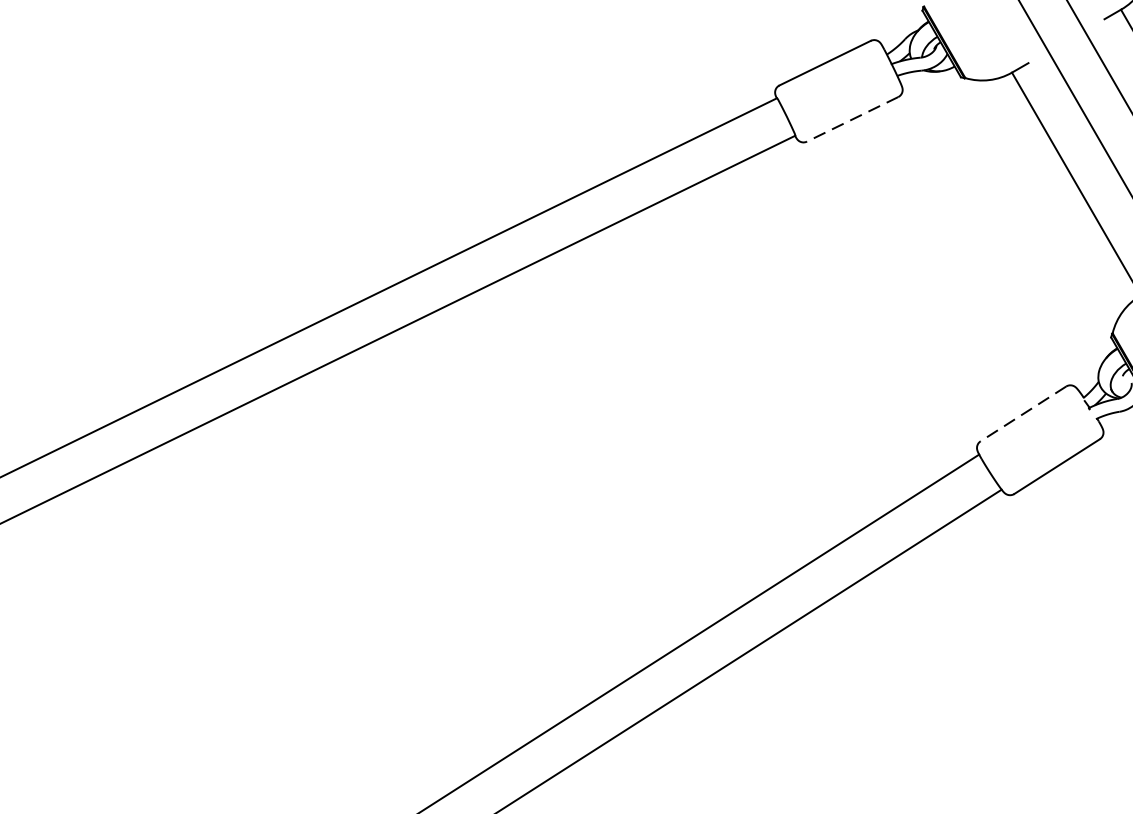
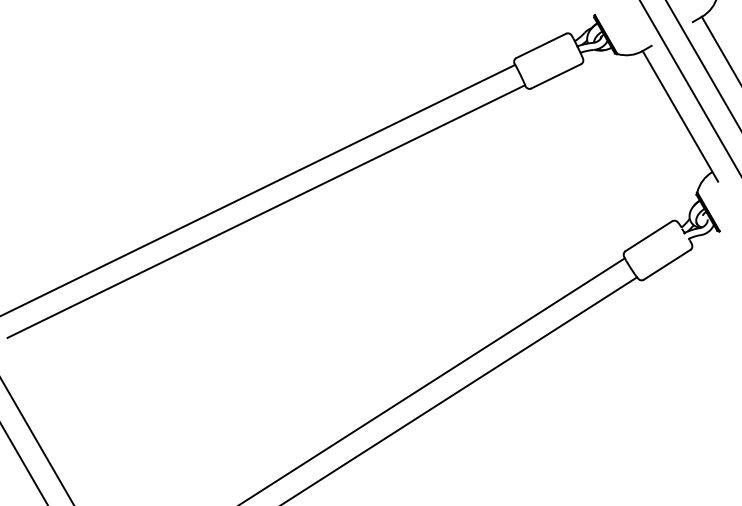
line: (853, 119) -> (556, 76), dashed -> solid
line: (1022, 414) -> (648, 236), dashed -> solid

